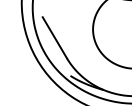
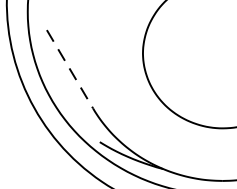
line: (54, 37) -> (69, 68), solid -> dashed

